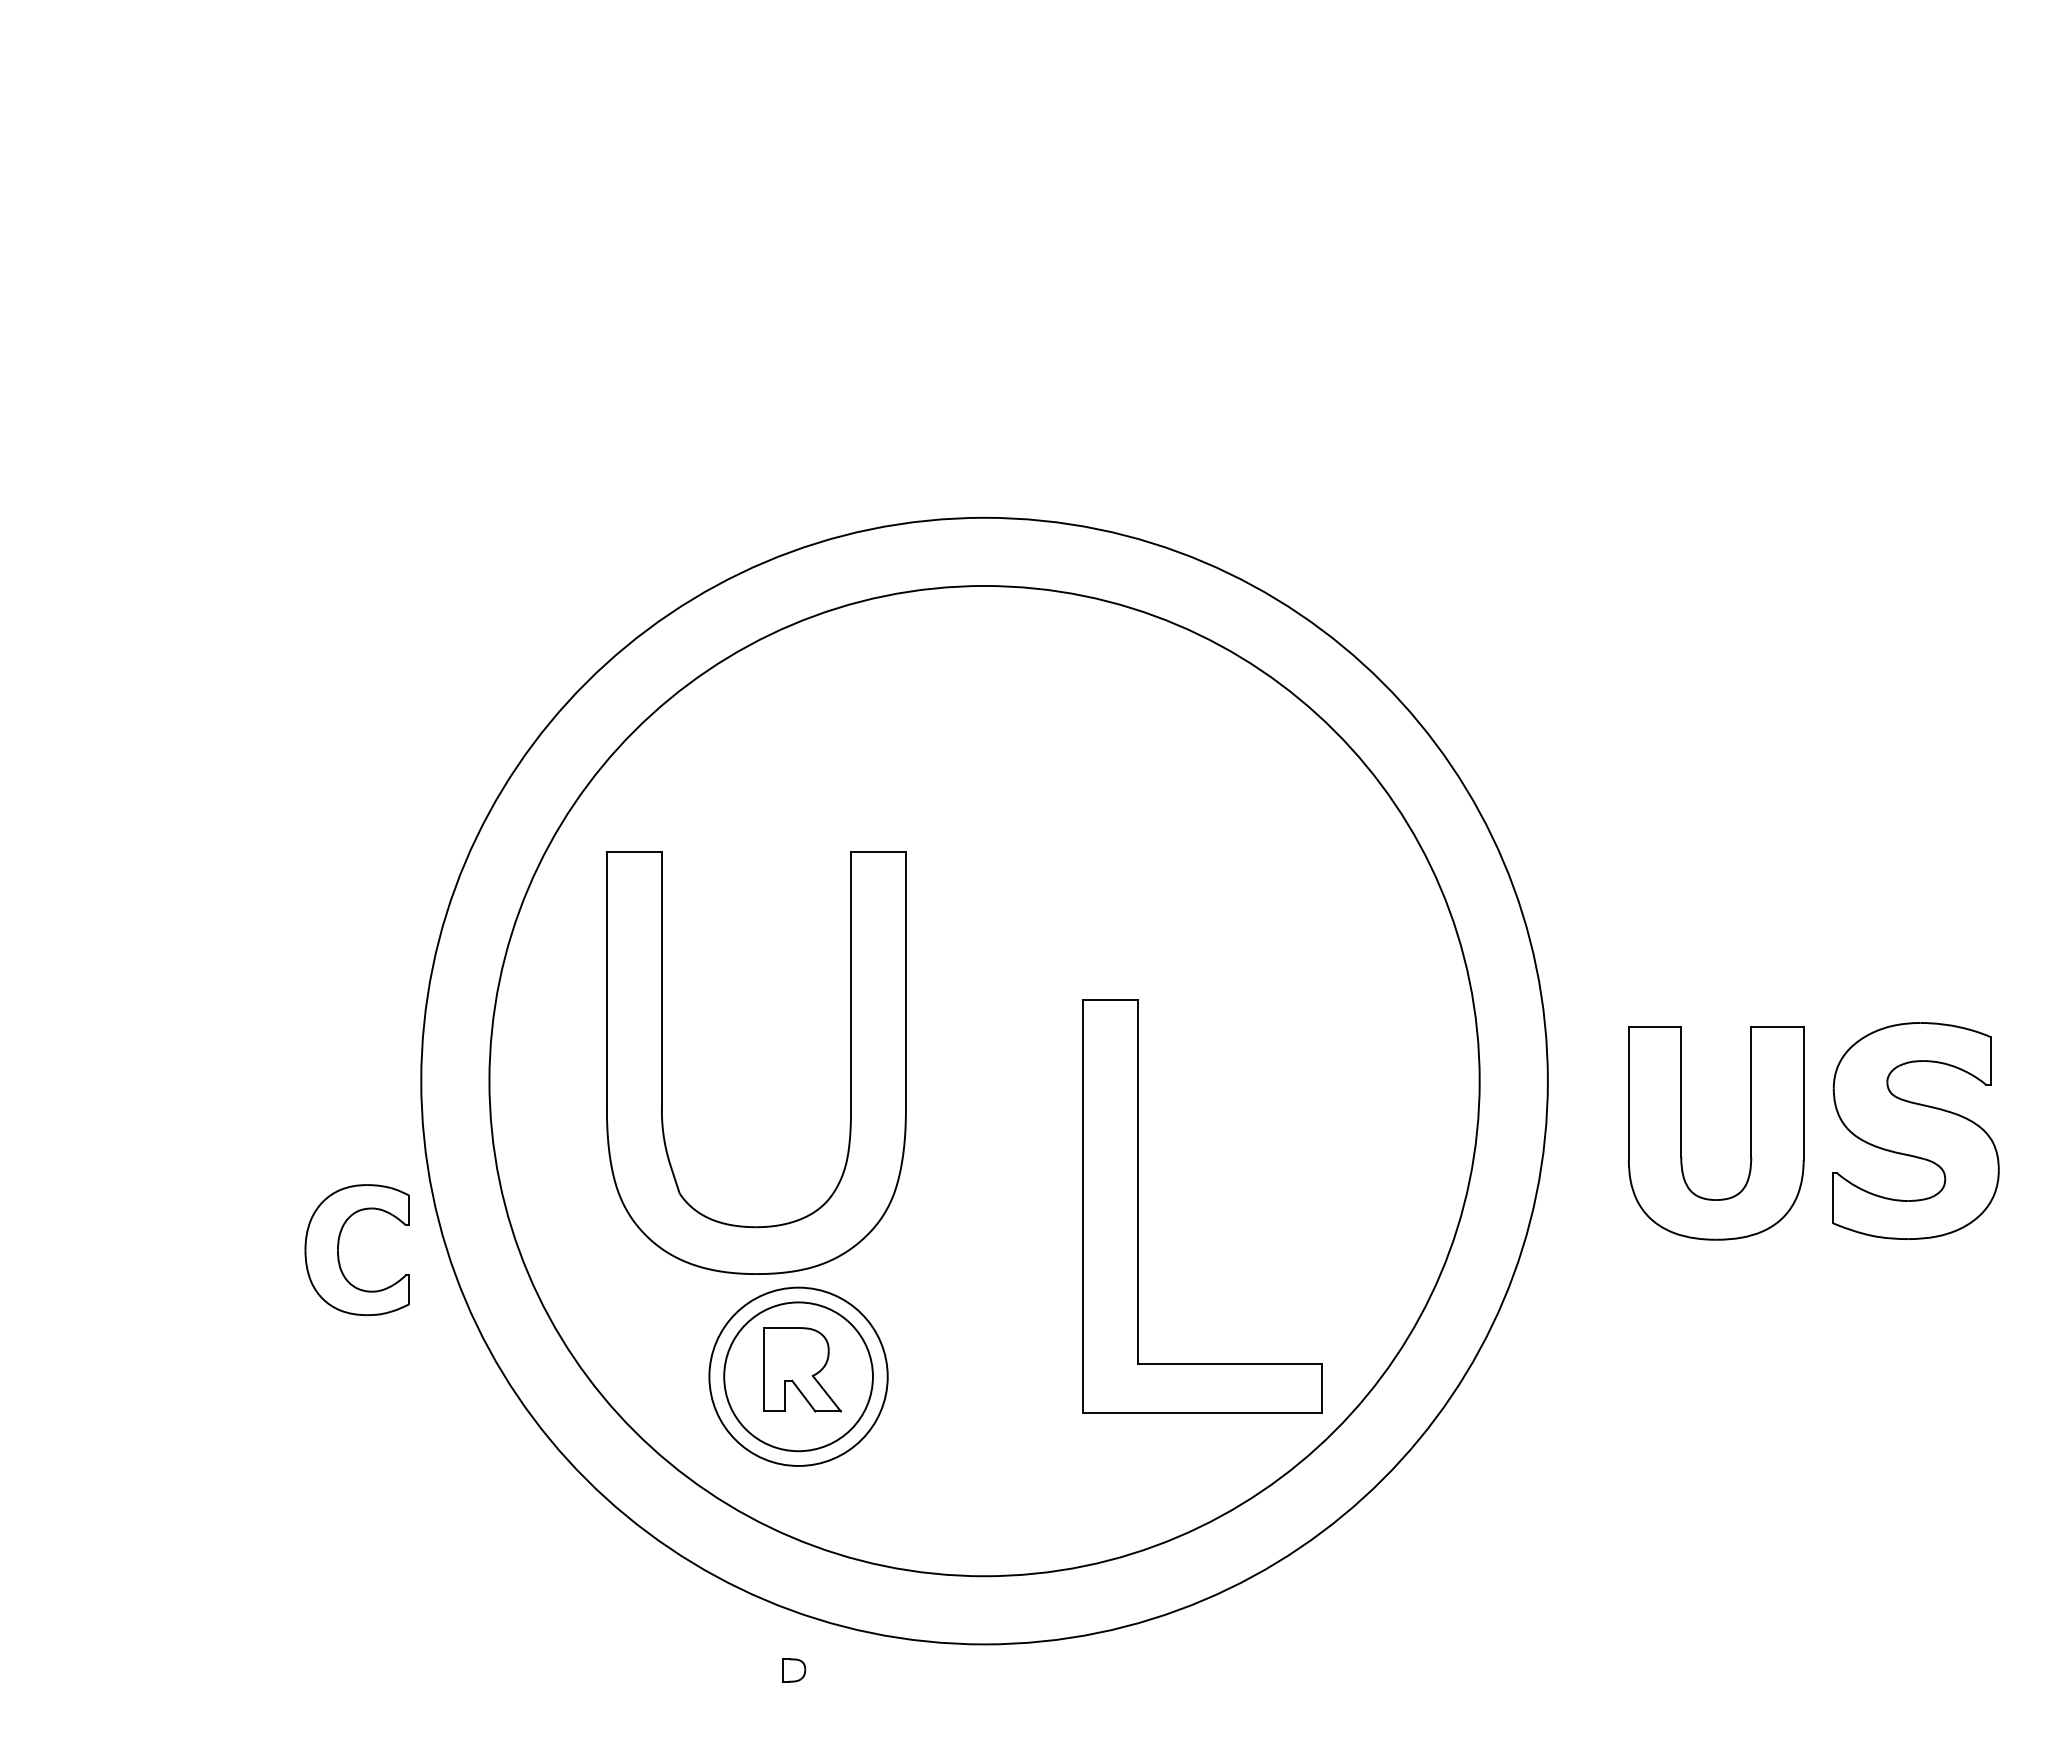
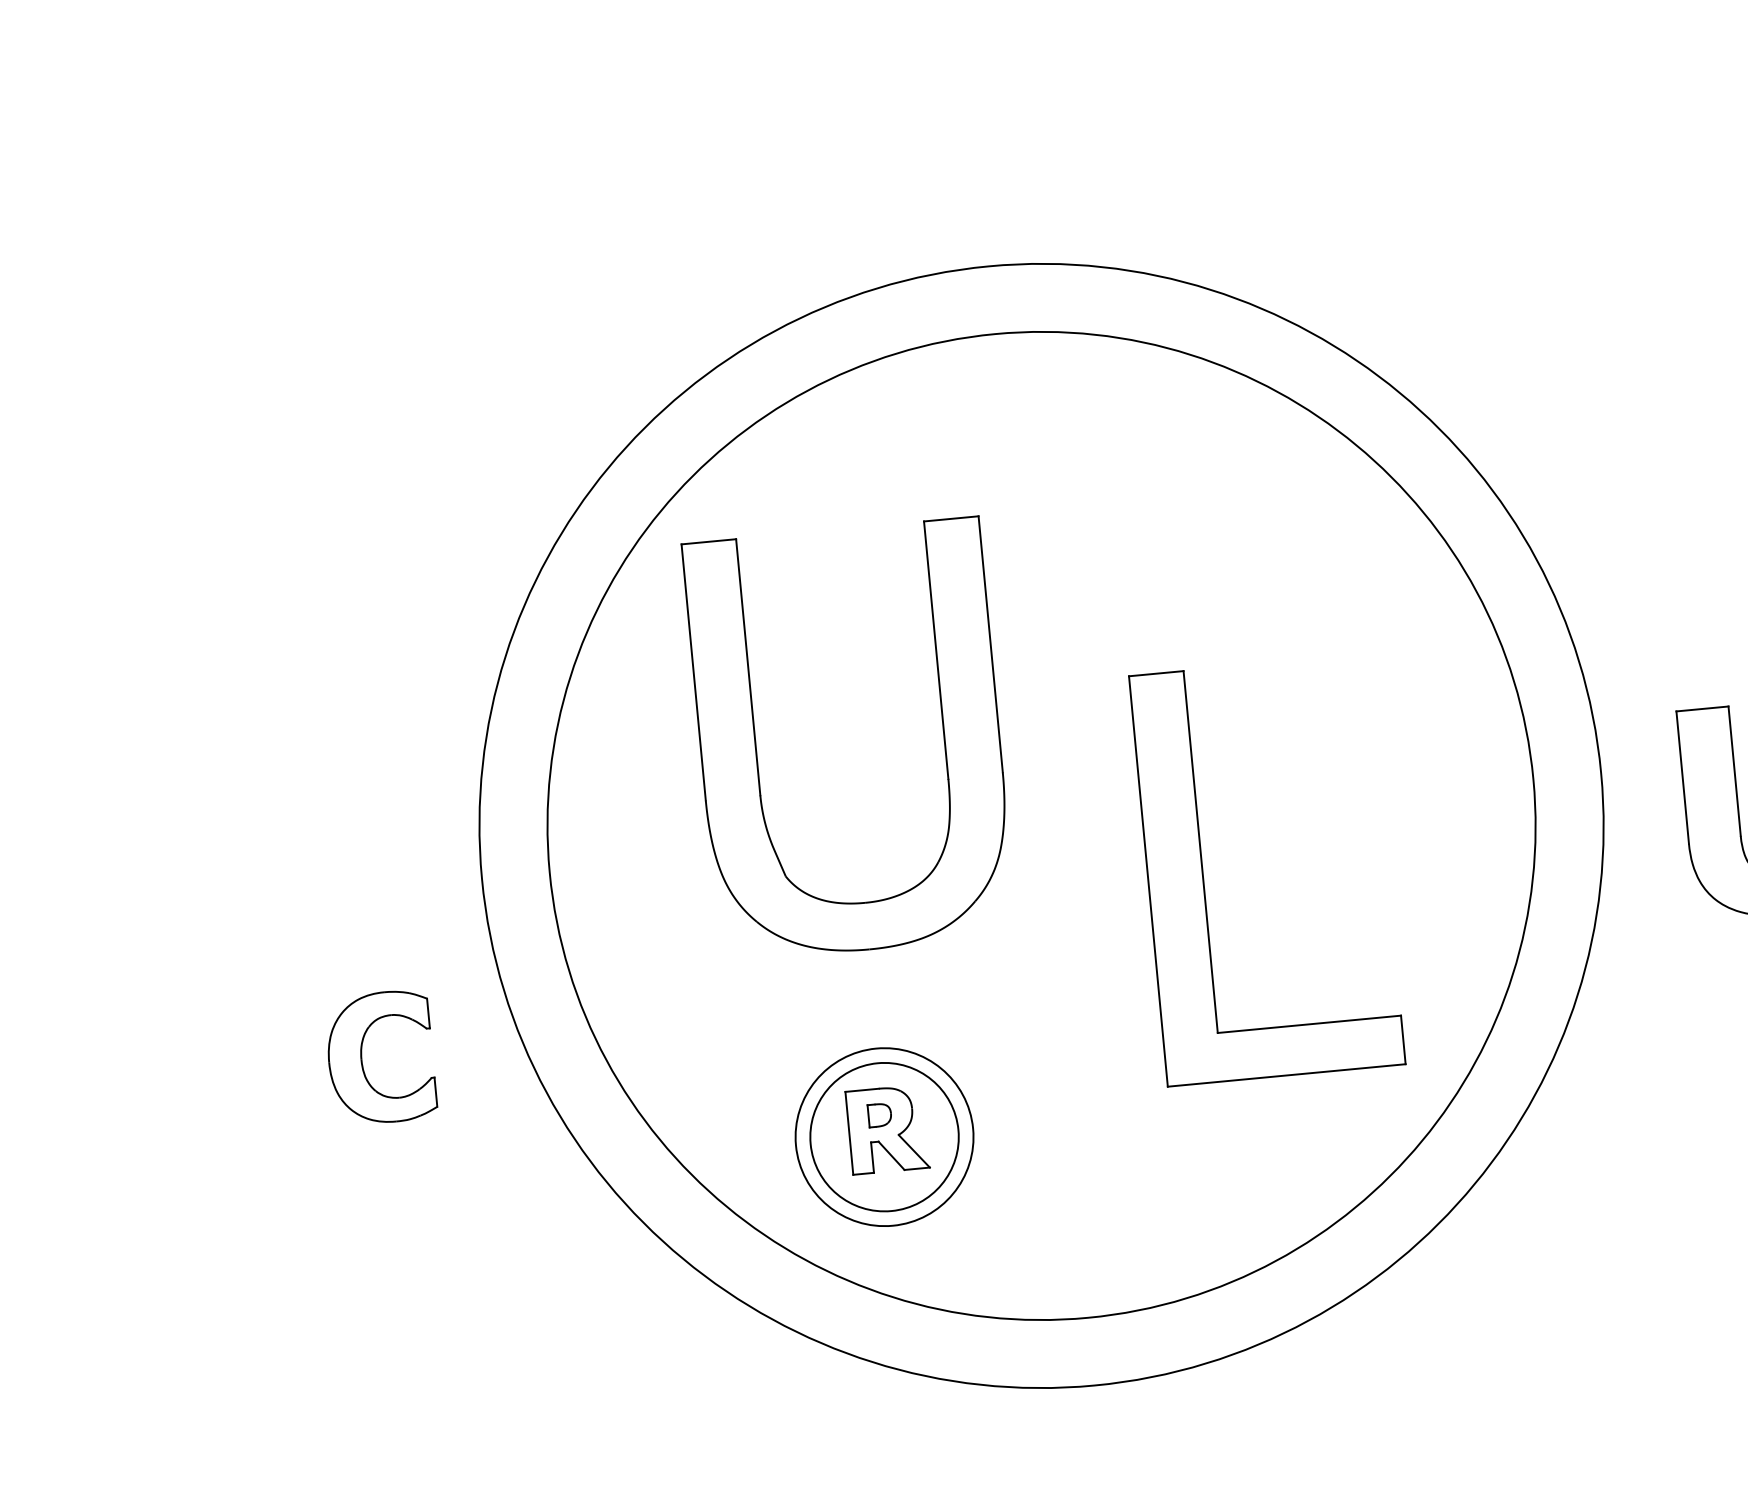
part: (662, 1062) -> (756, 748), moved
part: (1138, 1206) -> (1203, 876), moved
part: (339, 1244) -> (362, 1053), moved
part: (794, 1670) -> (880, 1115), moved

